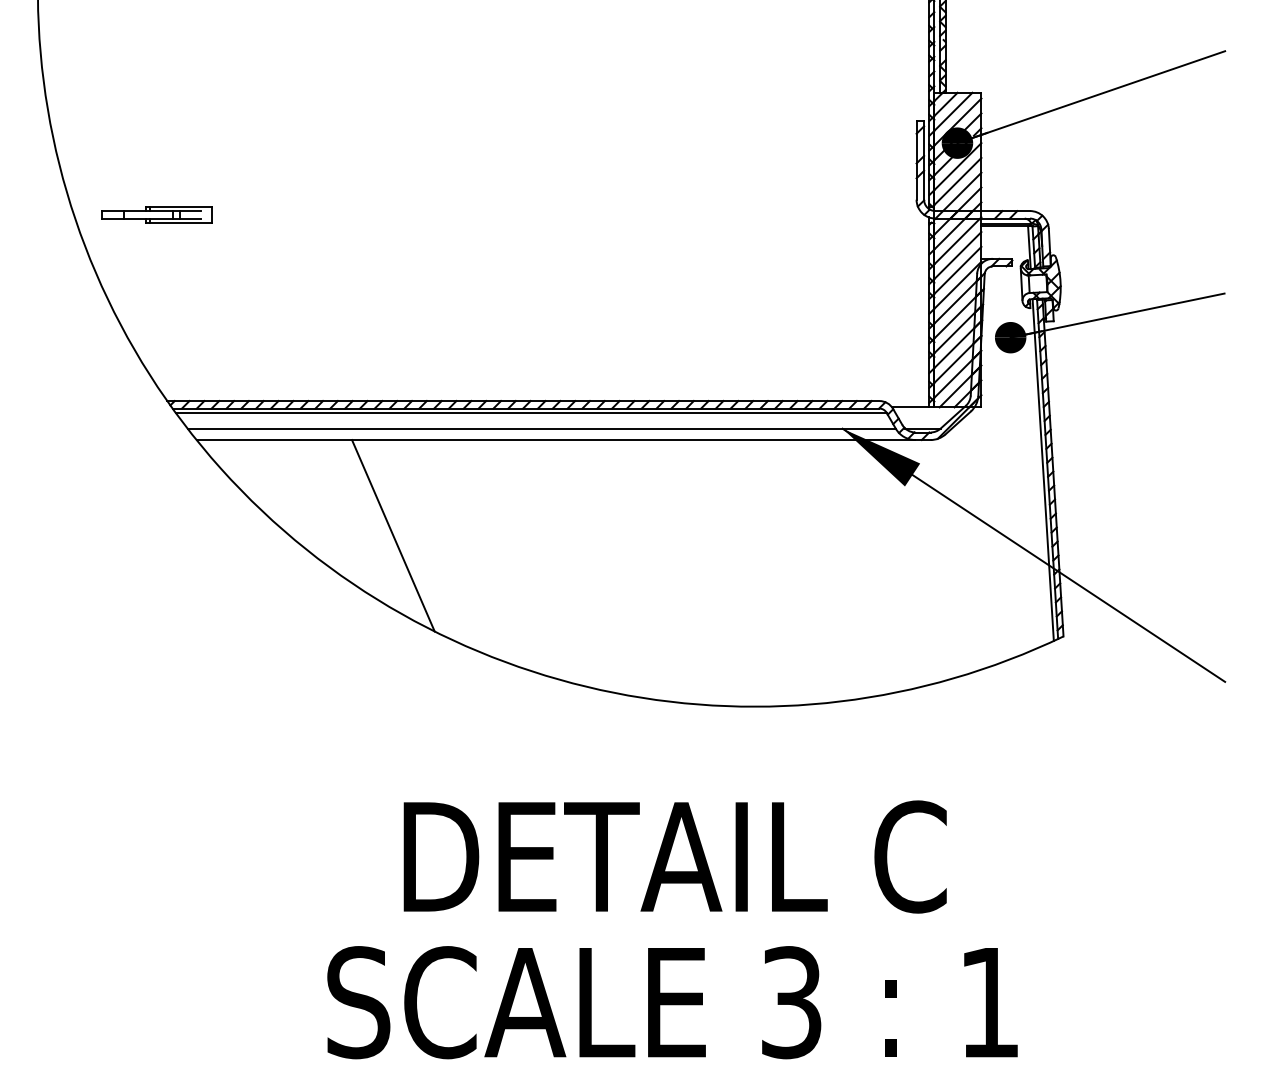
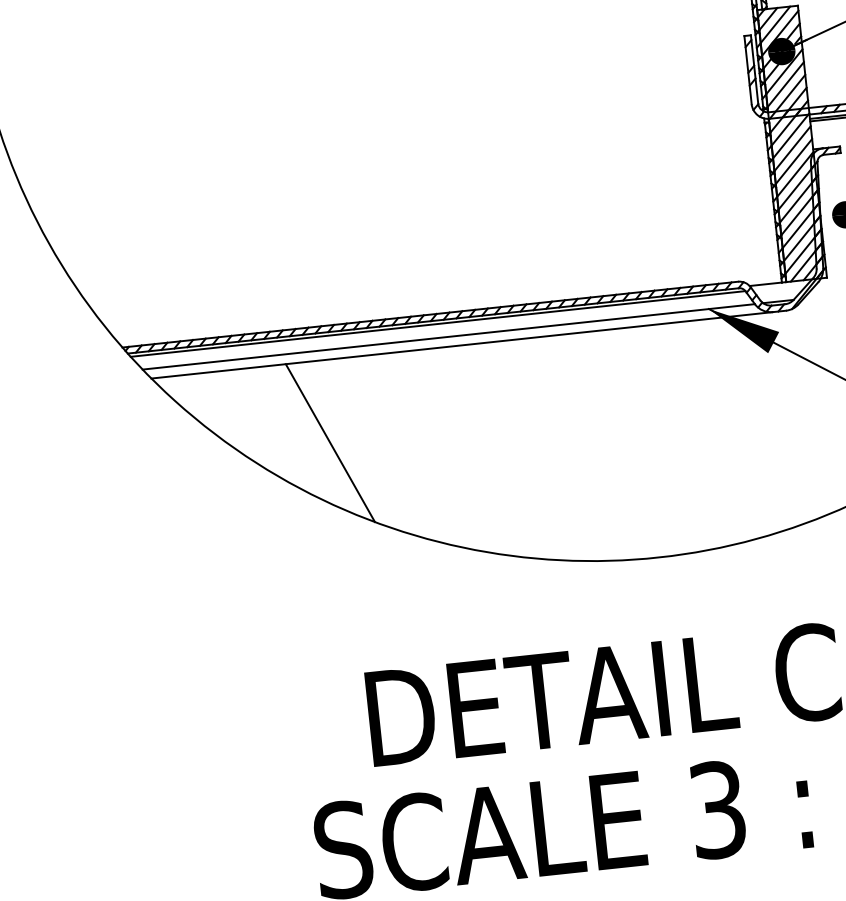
part: (156, 214) -> (95, 187), removed

